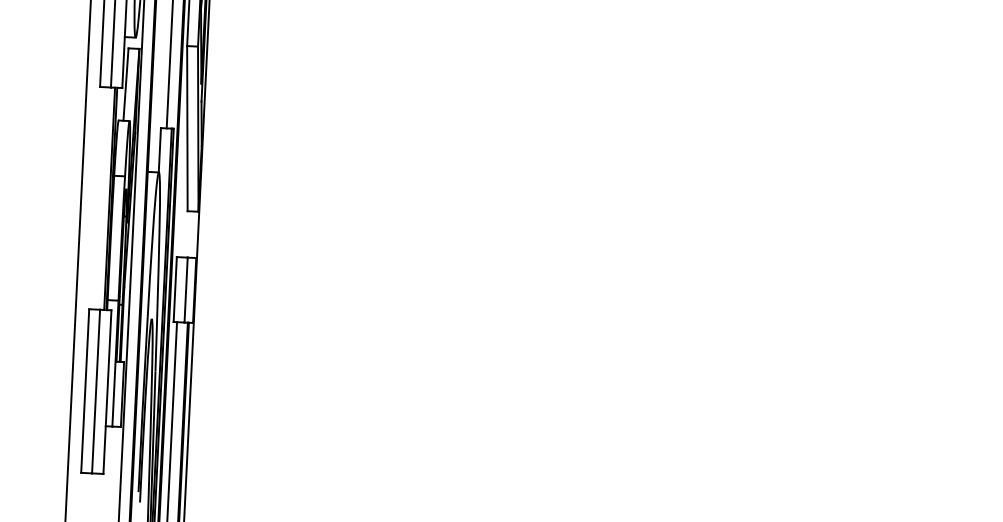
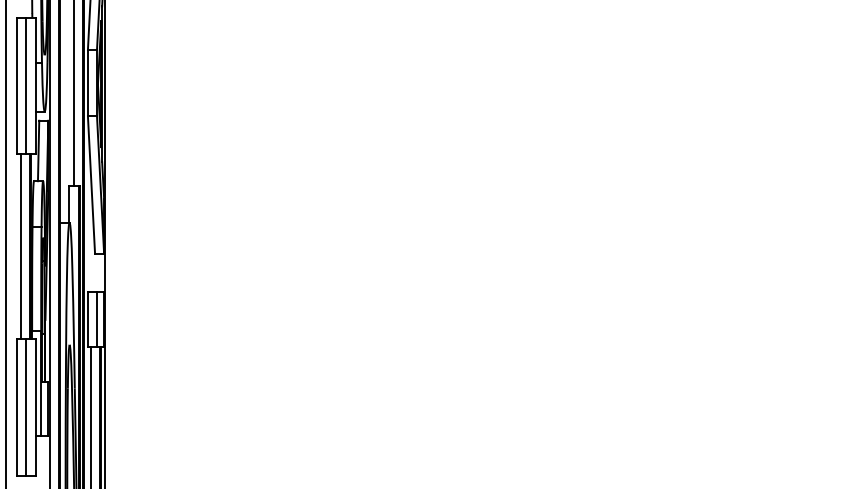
line: (98, 198) -> (20, 246), added

